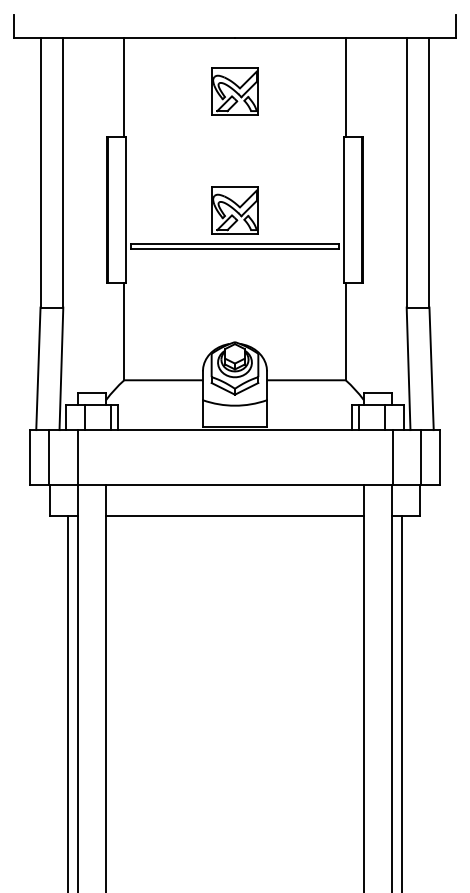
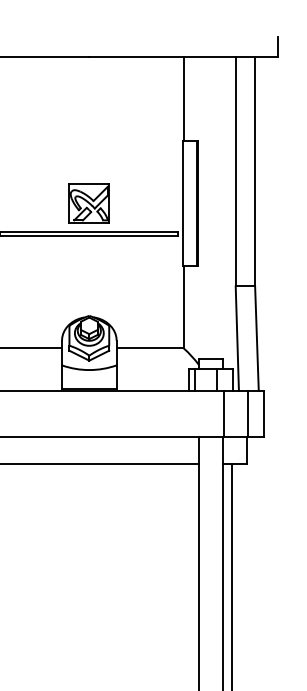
part: (234, 91) -> (88, 102), removed

